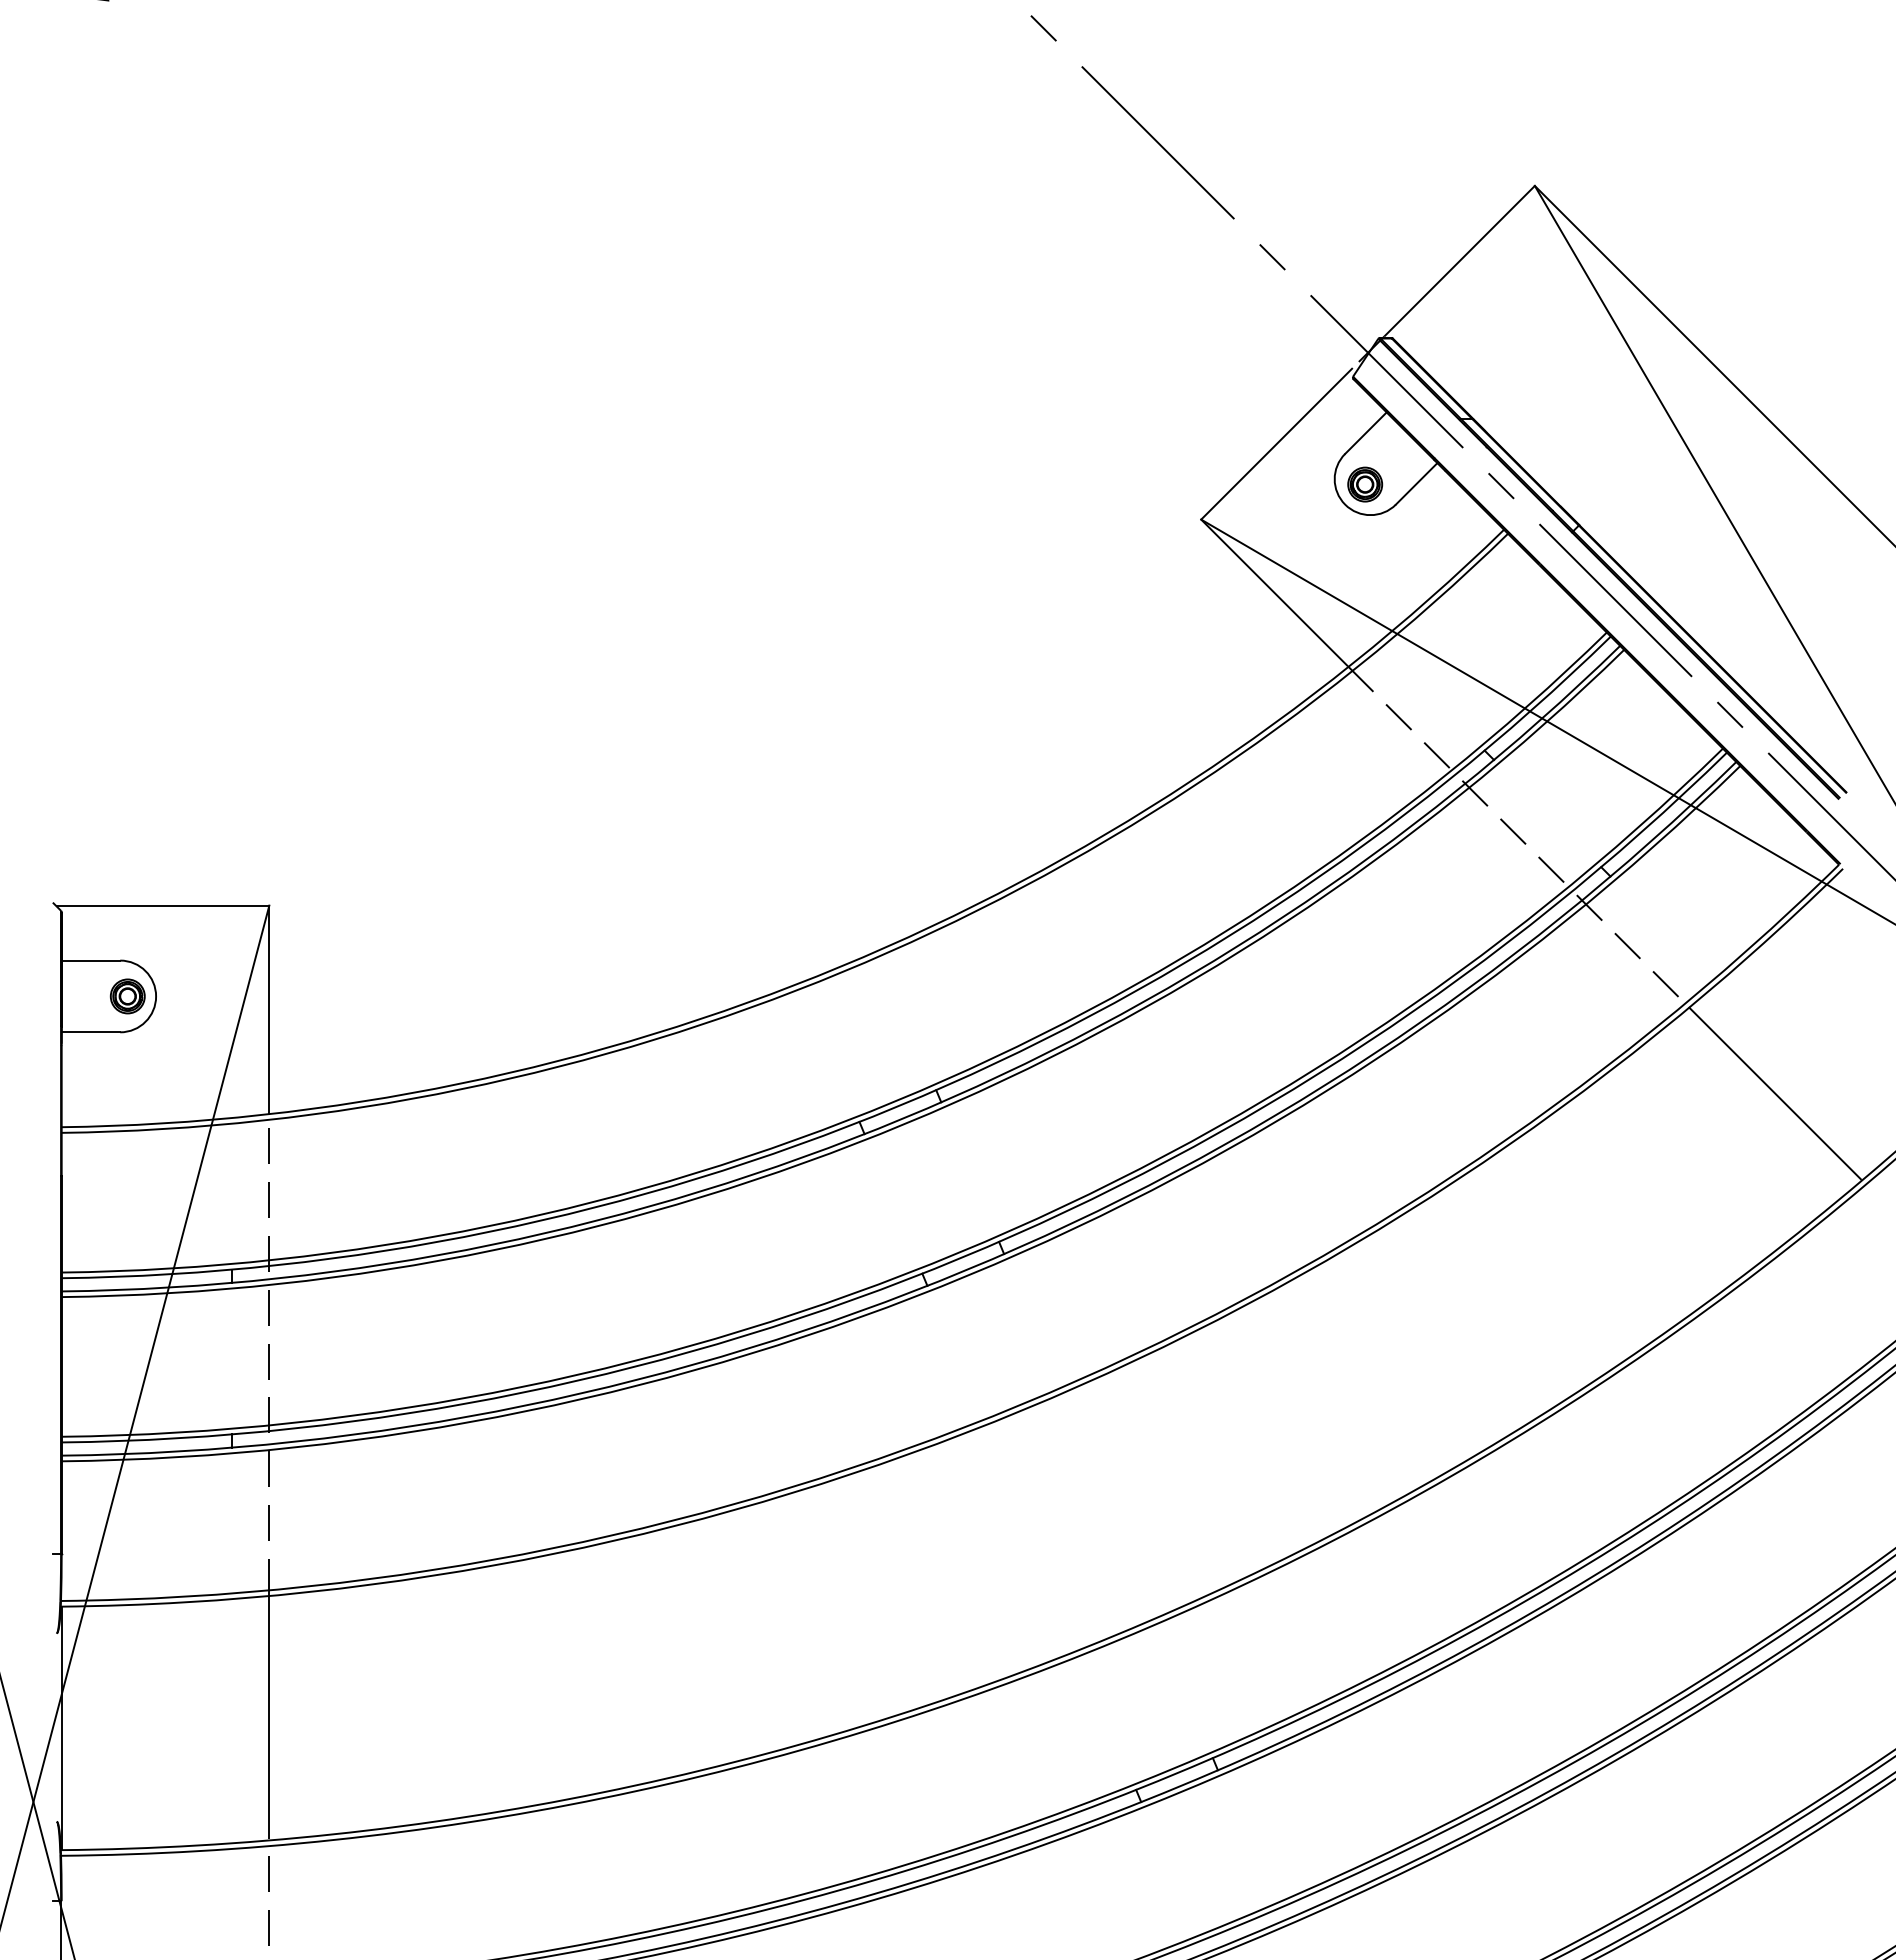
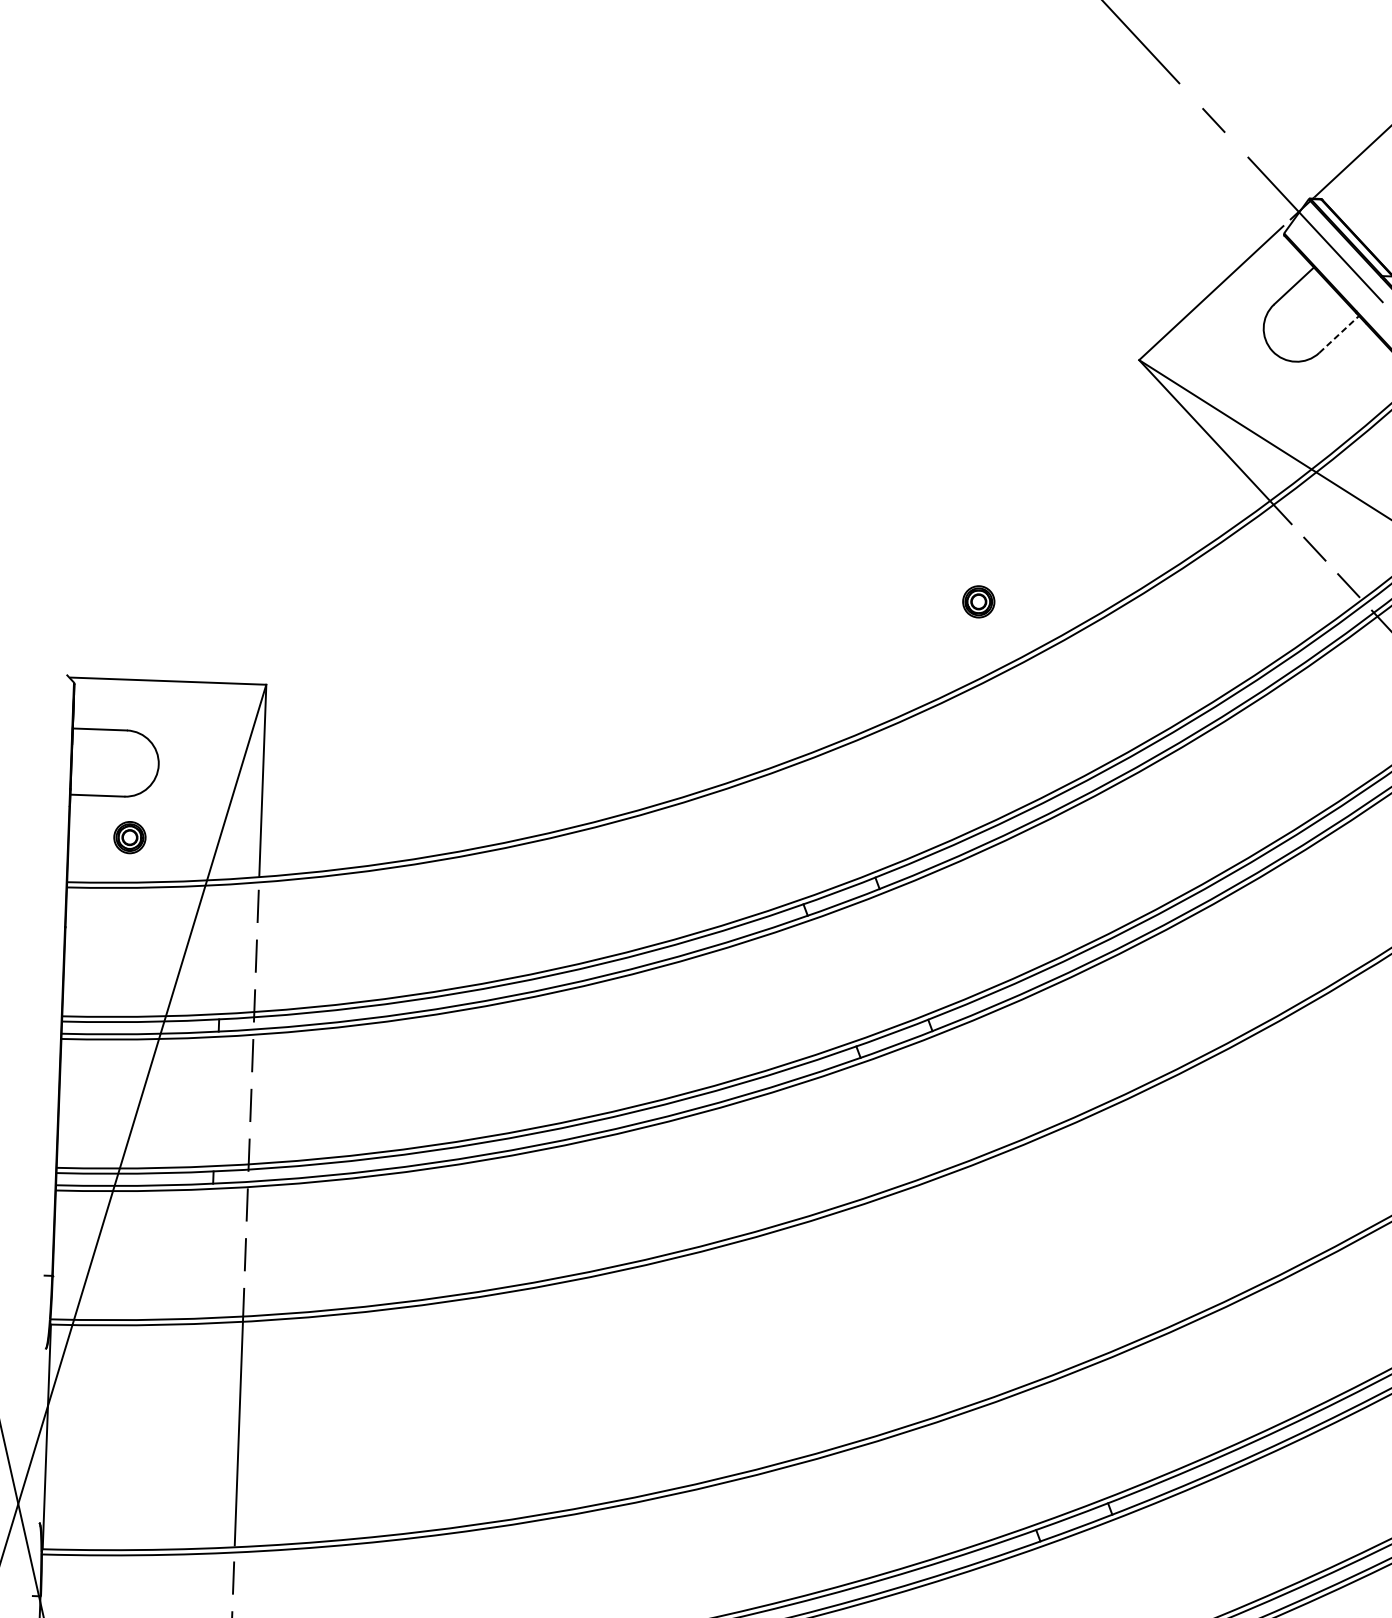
line: (1417, 483) -> (1339, 334), solid -> dashed
part: (1365, 484) -> (979, 601), moved
part: (127, 996) -> (129, 837), moved

